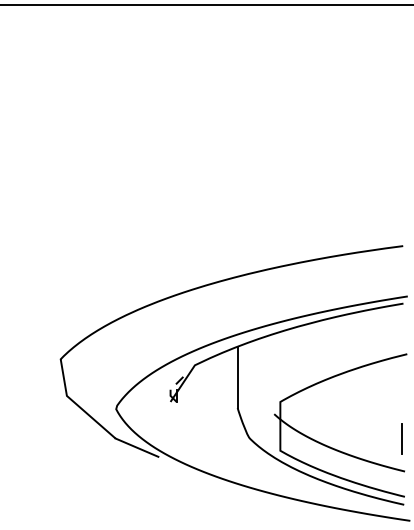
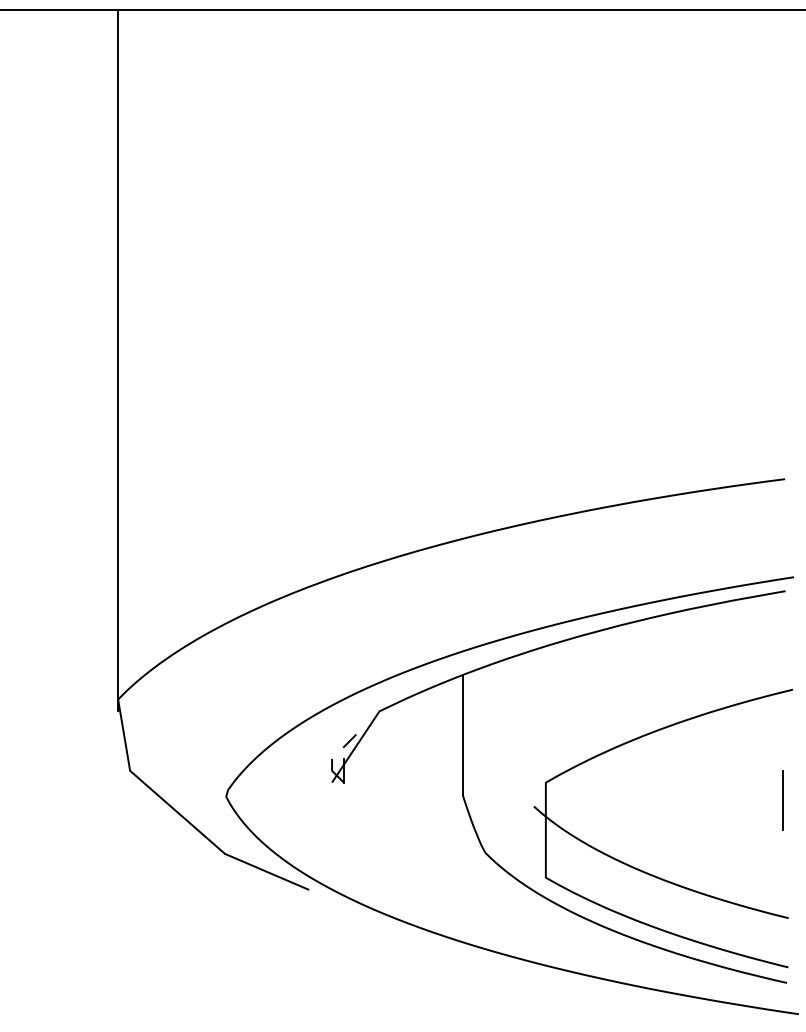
line: (60, 185) -> (117, 361), added
line: (401, 438) -> (781, 799), moved

